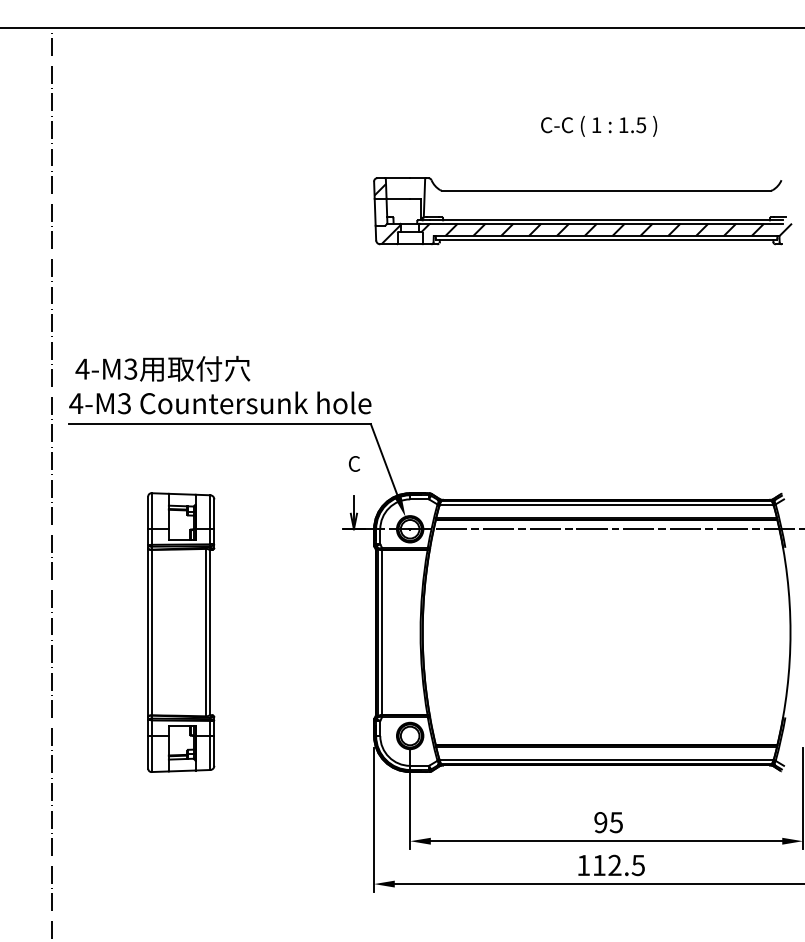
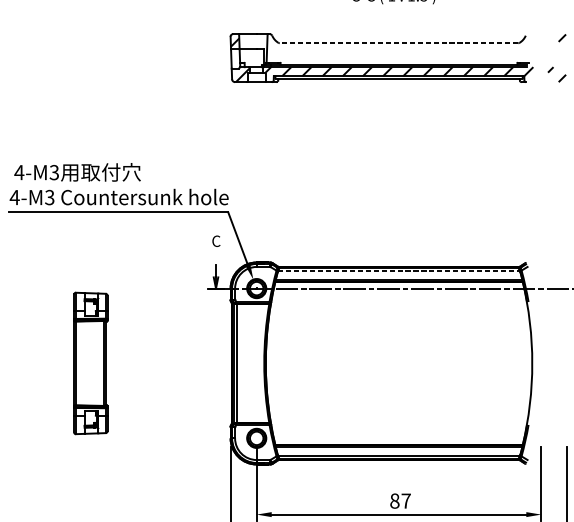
line: (606, 190) -> (398, 43), solid -> dashed
line: (607, 505) -> (399, 271), solid -> dashed
part: (181, 632) -> (91, 363), size x0.7
text: (608, 822) -> (400, 501), 95 -> 87

